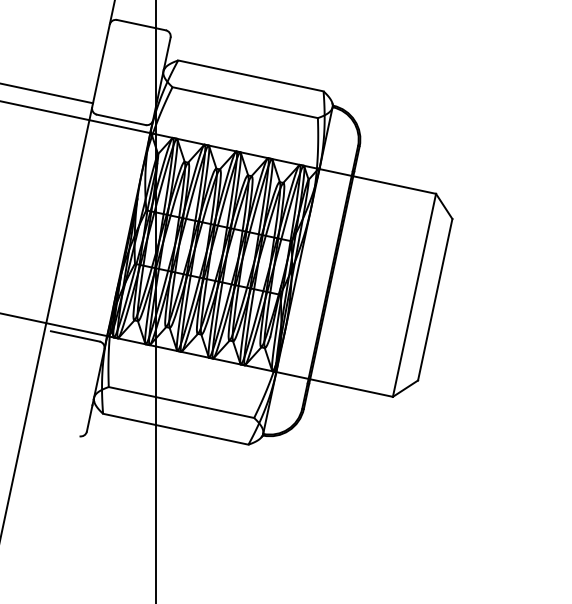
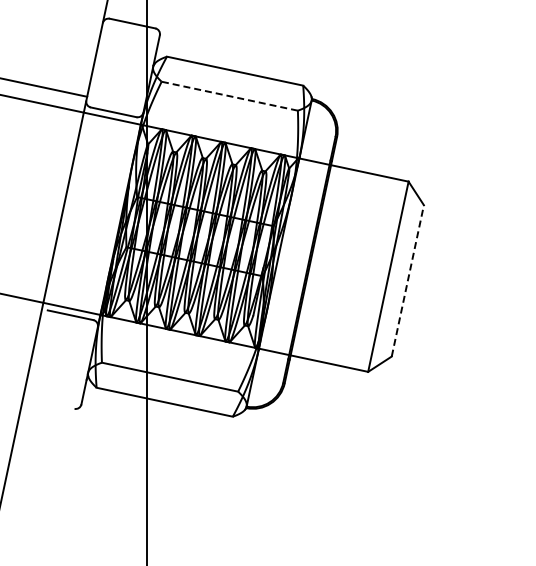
line: (244, 102) -> (229, 96), solid -> dashed
line: (434, 299) -> (407, 280), solid -> dashed

